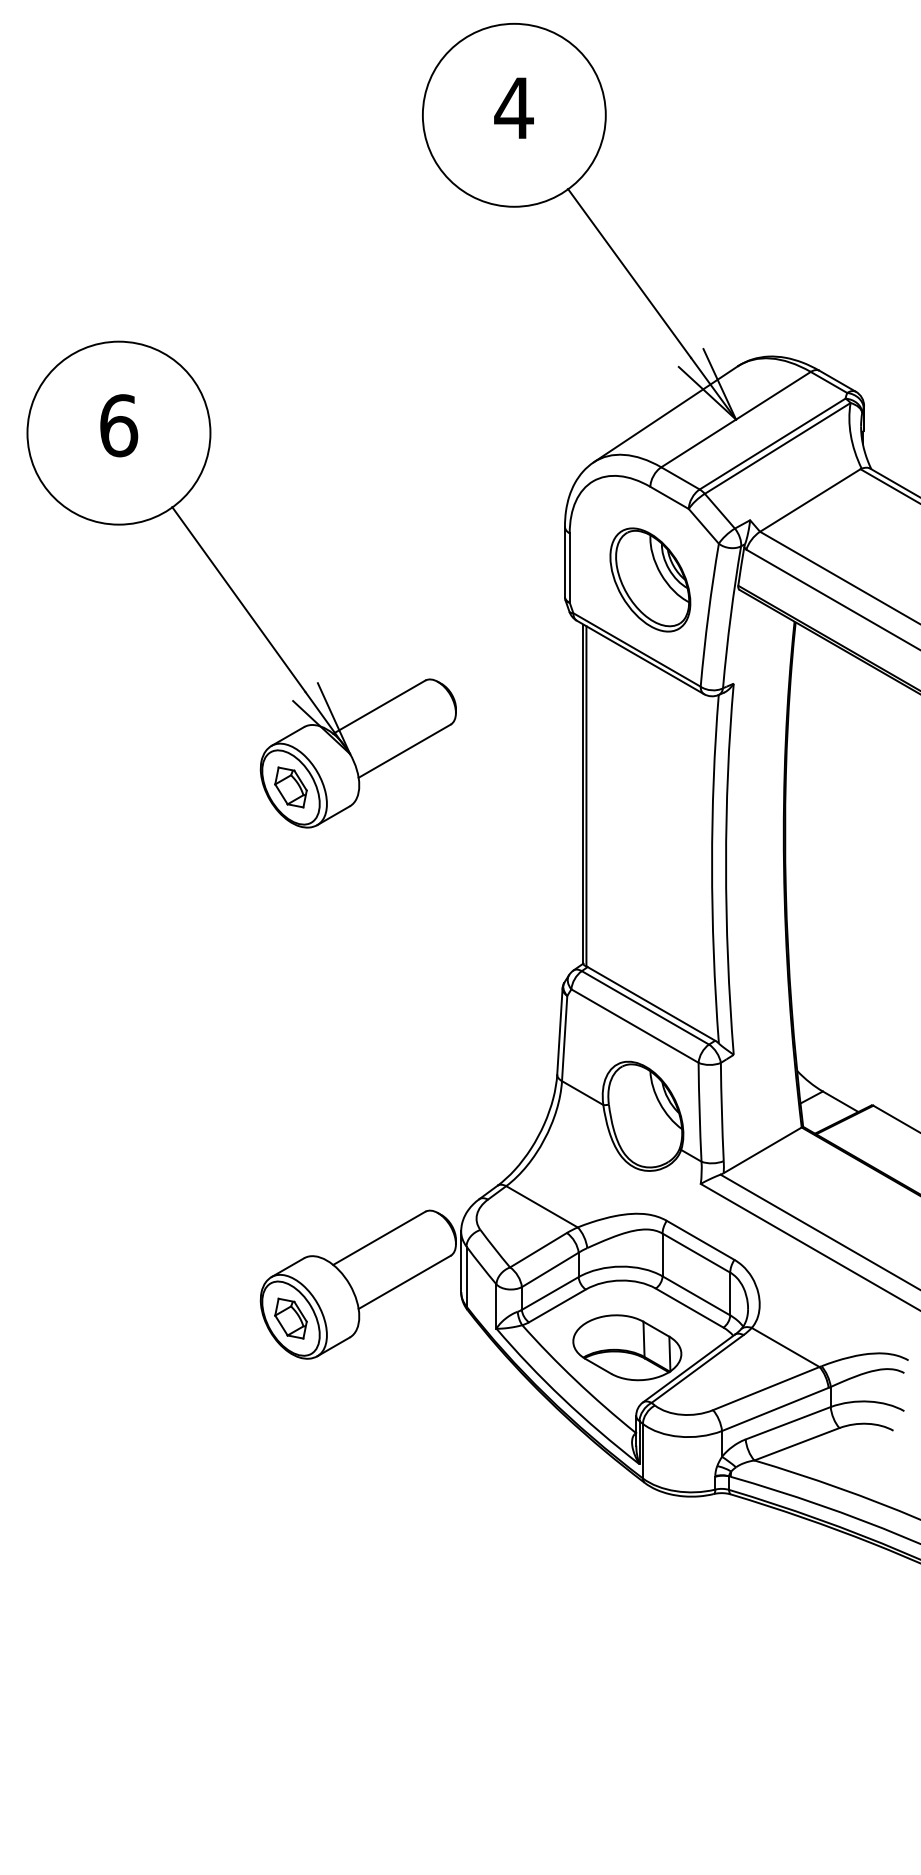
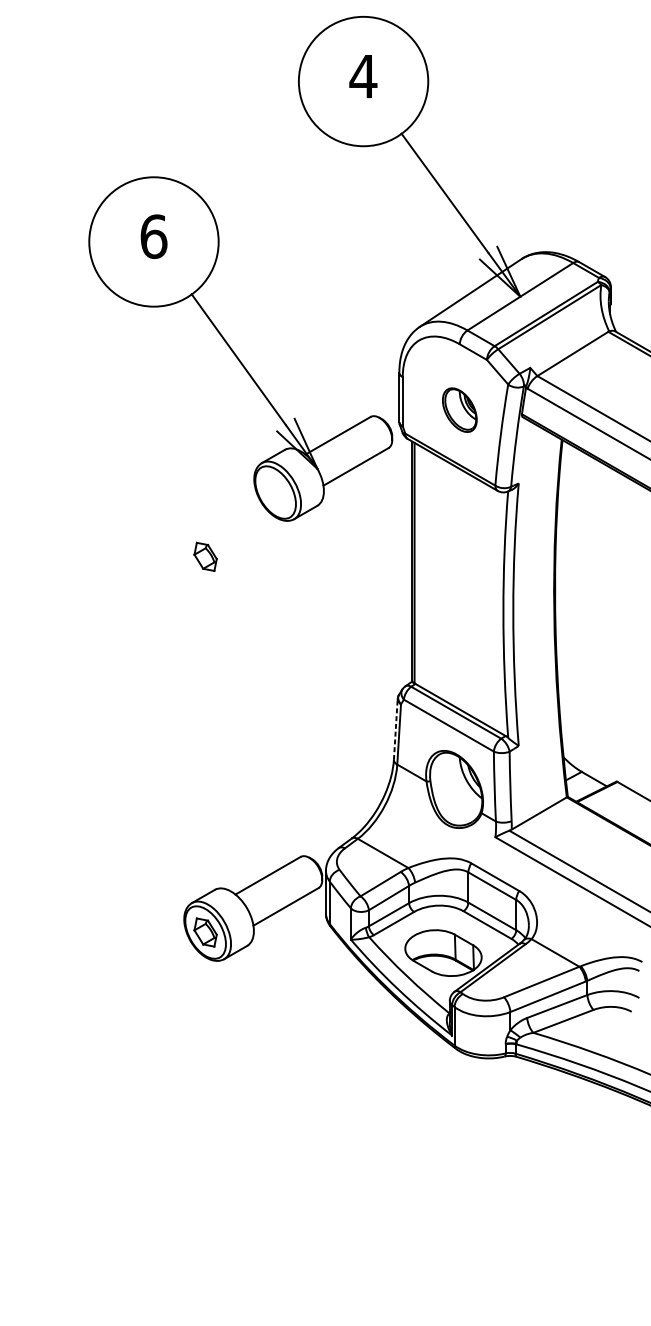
part: (650, 579) -> (459, 409), size x0.6
part: (232, 588) -> (234, 351), moved
line: (559, 1031) -> (395, 729), solid -> dashed

